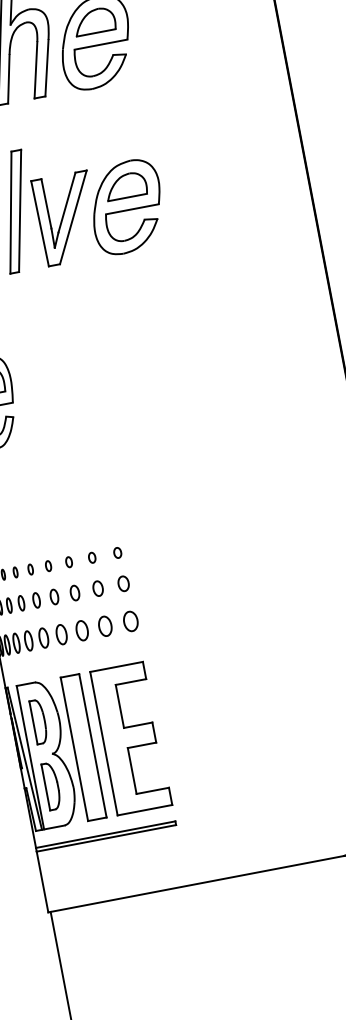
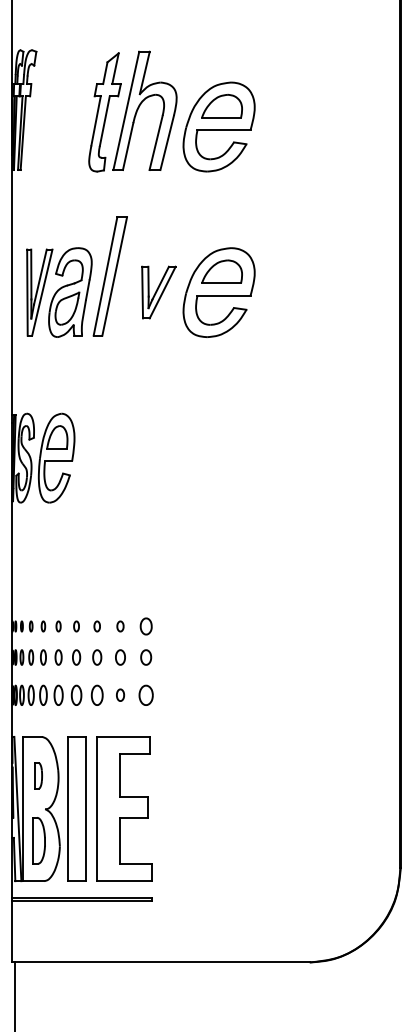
part: (66, 218) -> (158, 292), size x0.6
part: (117, 553) -> (145, 626), size x1.6
part: (105, 625) -> (120, 694), size x0.6
part: (38, 721) -> (38, 775), size x0.6

